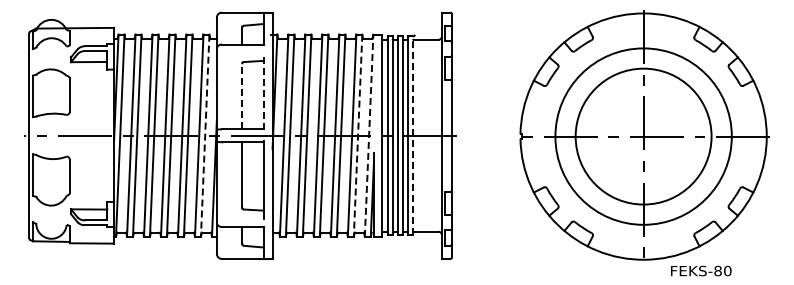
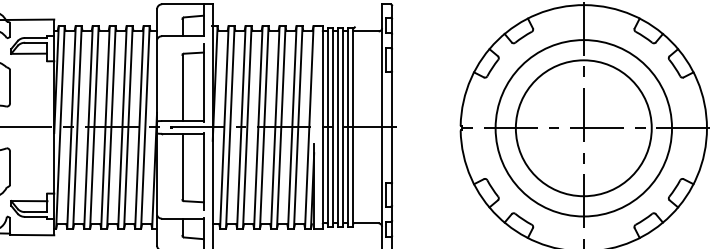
line: (263, 91) -> (203, 83), dashed -> solid
line: (242, 95) -> (182, 87), dashed -> solid
line: (369, 135) -> (309, 127), dashed -> solid
line: (413, 135) -> (353, 127), dashed -> solid
line: (205, 136) -> (145, 128), dashed -> solid
line: (358, 136) -> (298, 128), dashed -> solid

